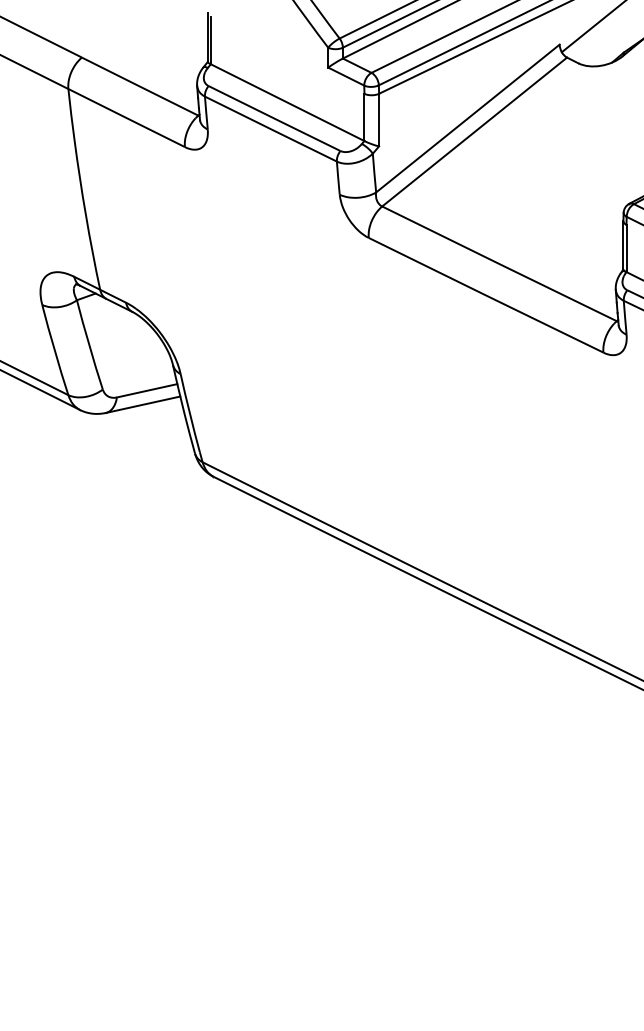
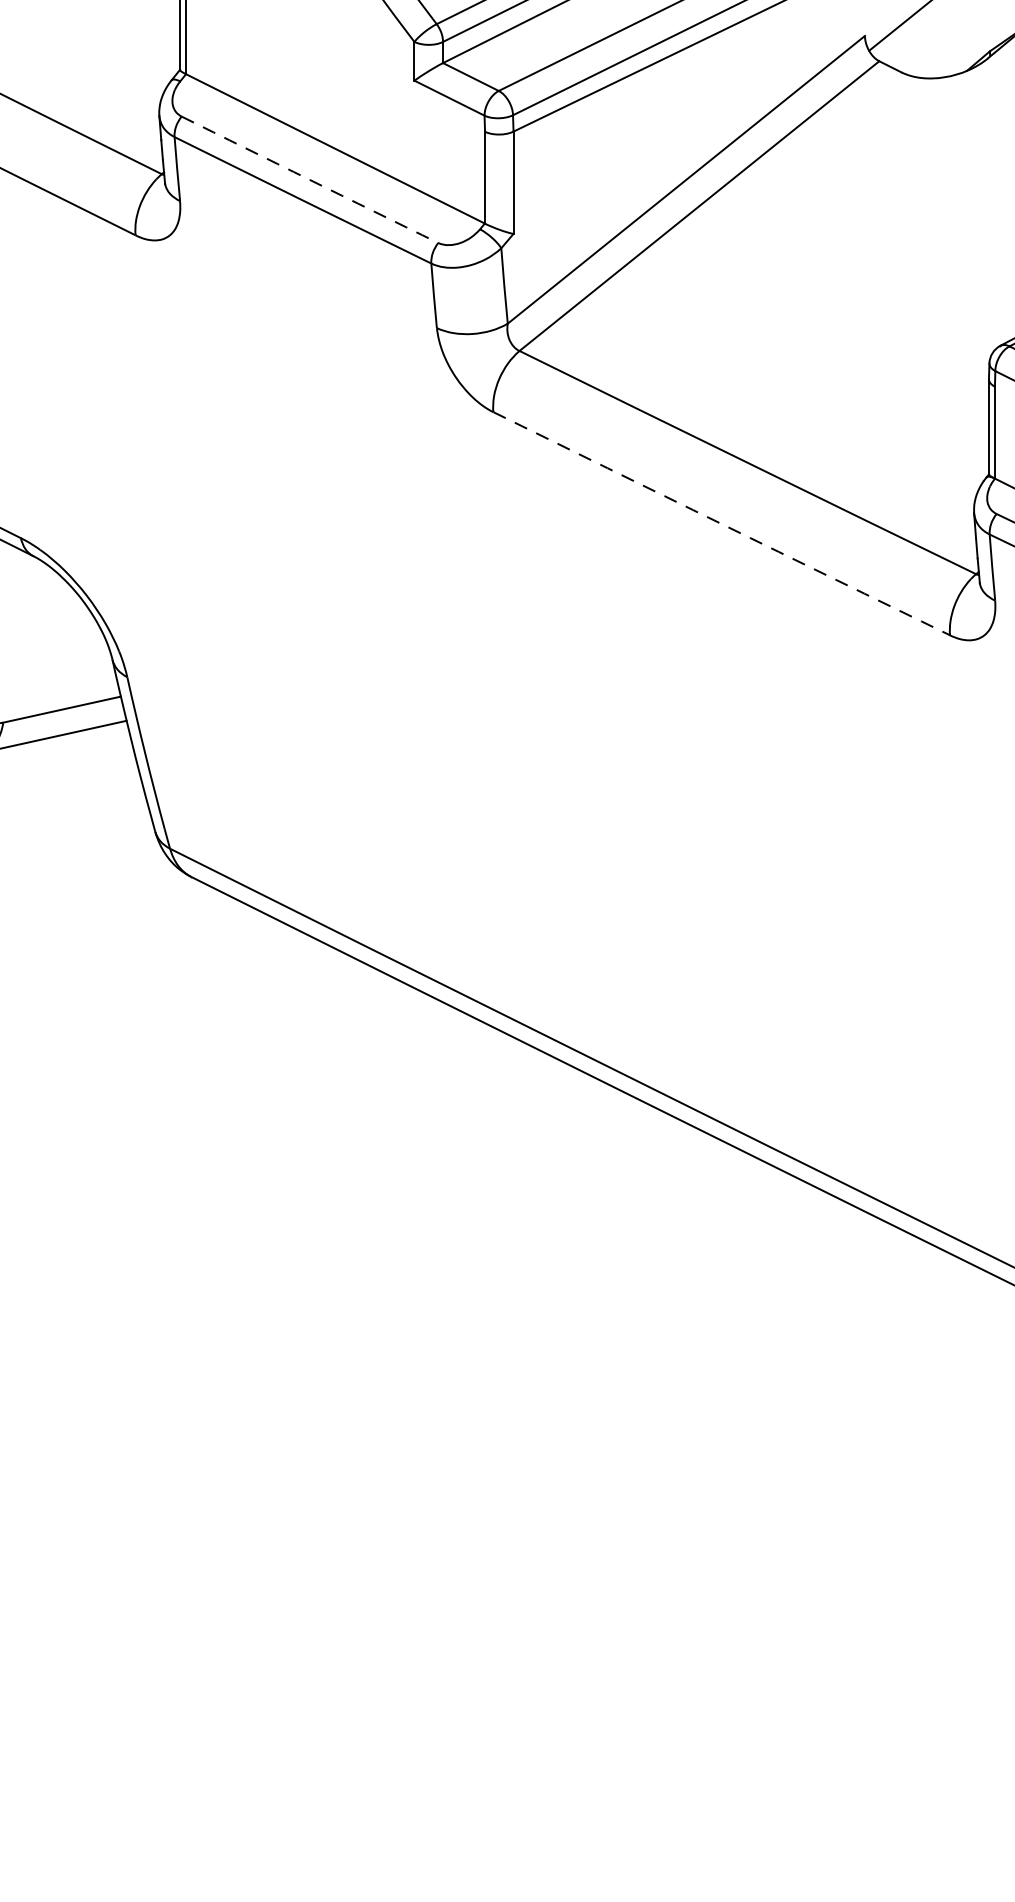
arc: (274, 118) -> (309, 179), solid -> dashed
arc: (486, 295) -> (722, 524), solid -> dashed

